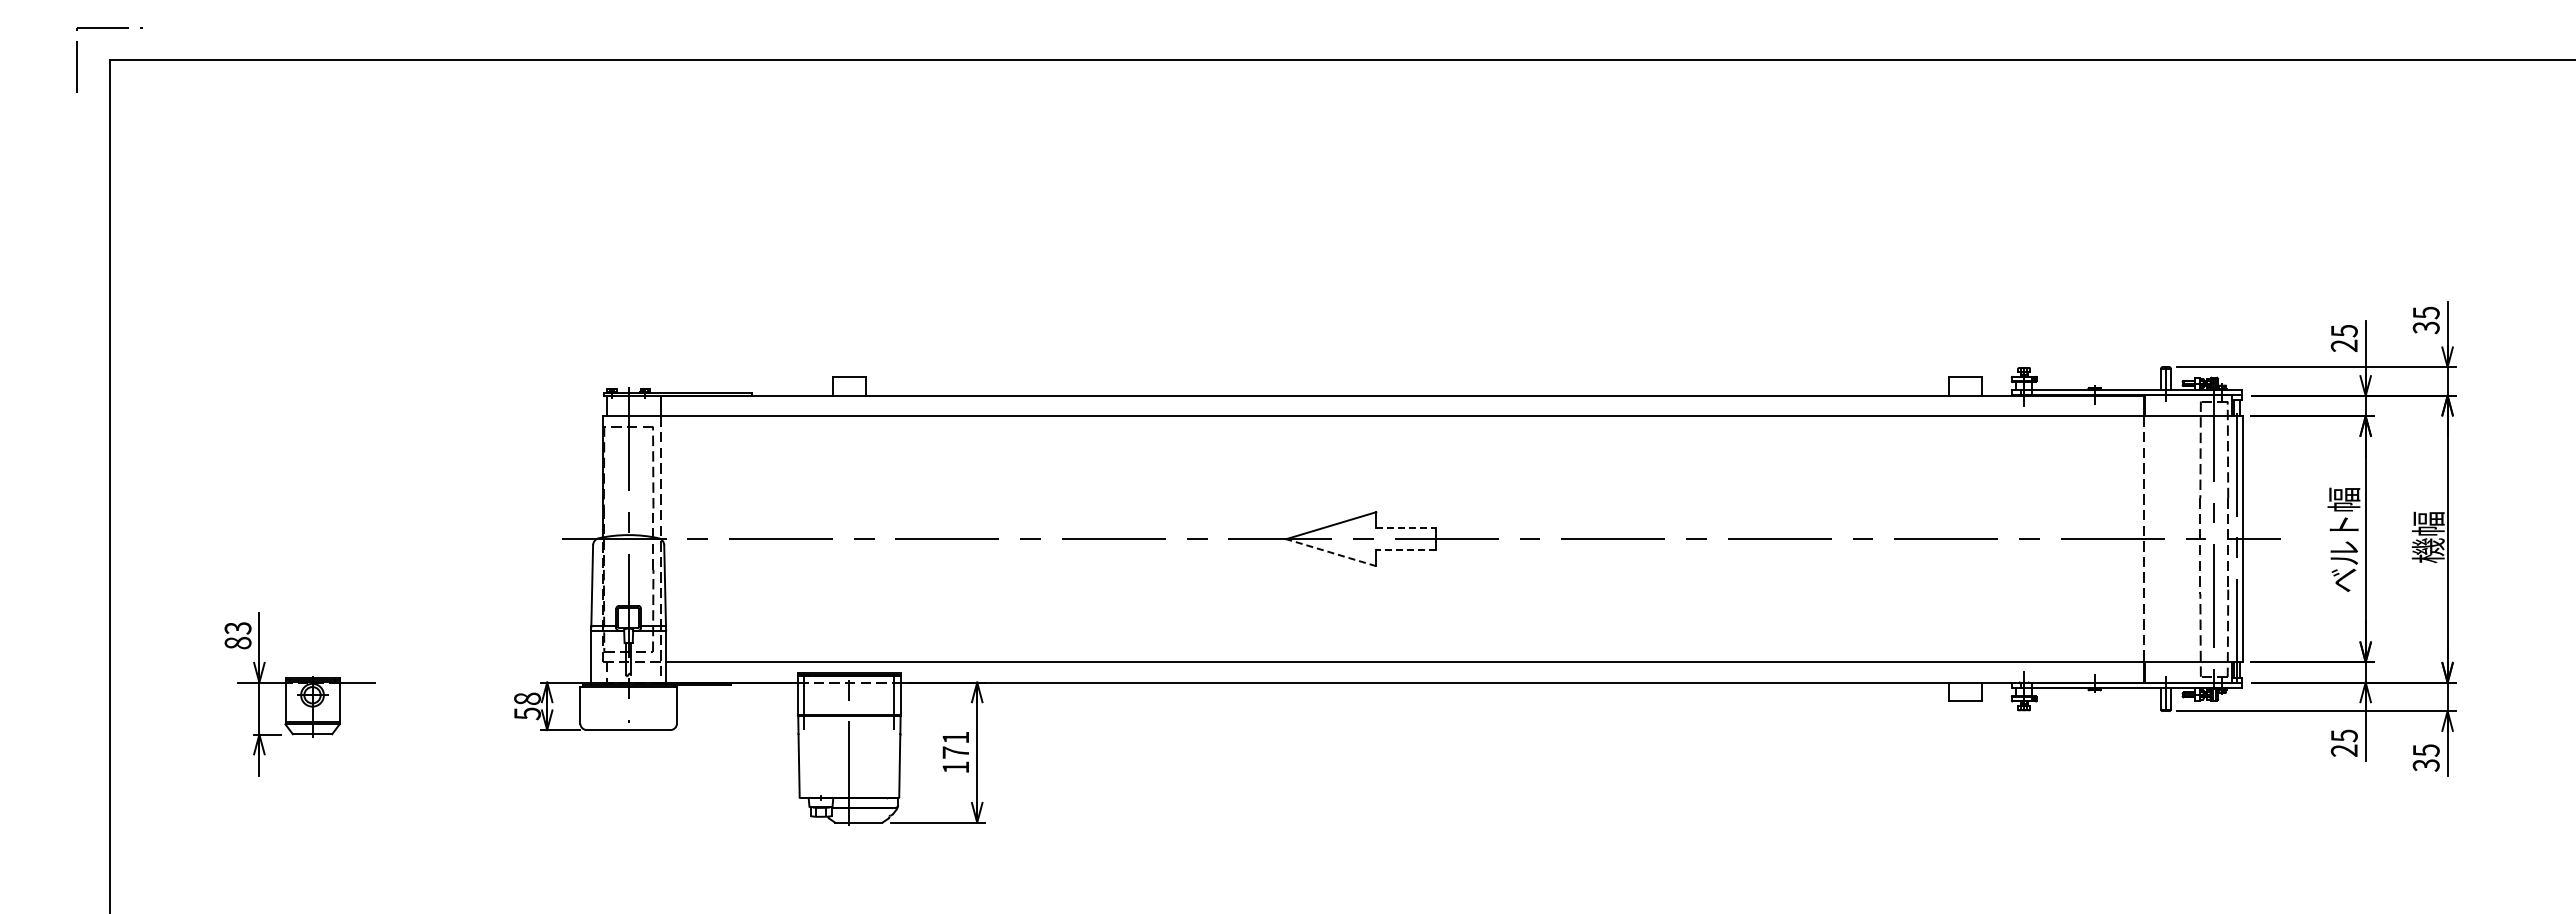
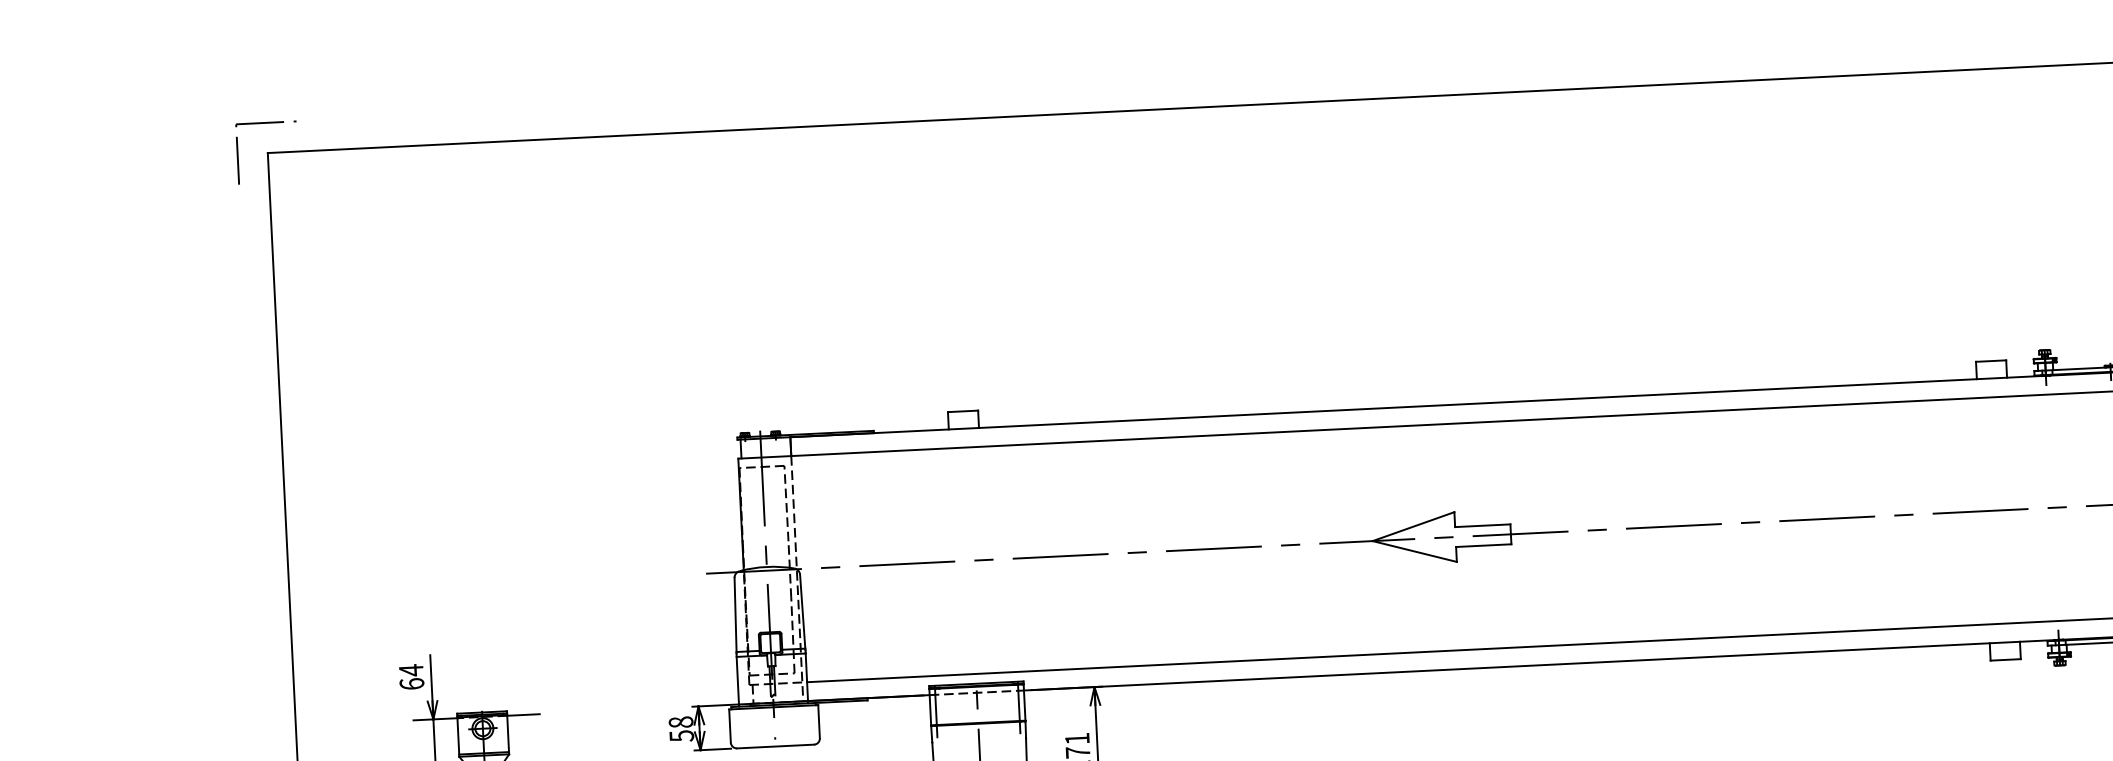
line: (1406, 528) -> (1482, 525), dashed -> solid
line: (1405, 549) -> (1482, 545), dashed -> solid
line: (1330, 552) -> (1414, 551), dashed -> solid
text: (237, 635) -> (411, 677), 83 -> 64

